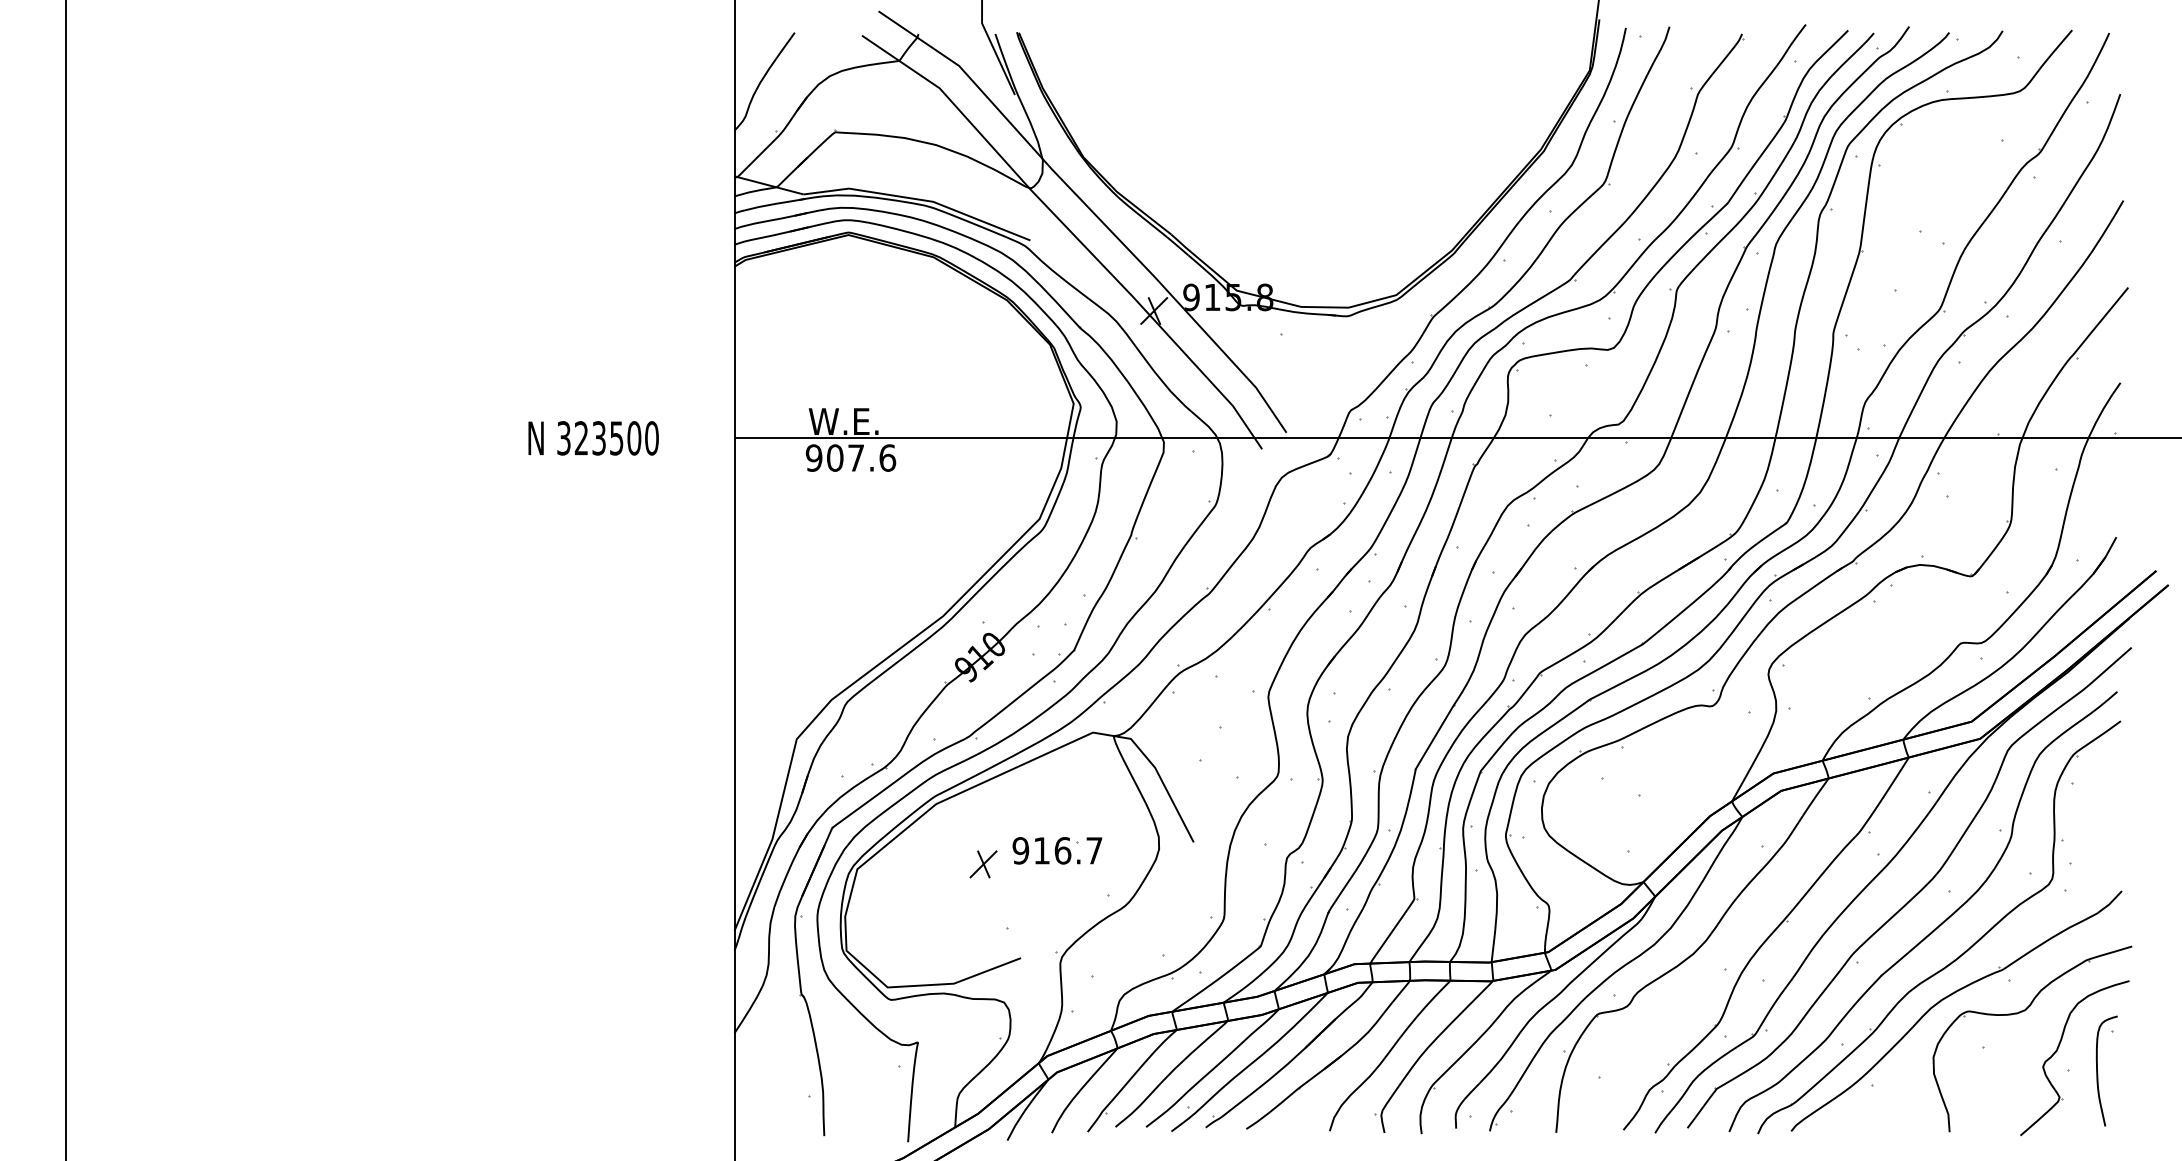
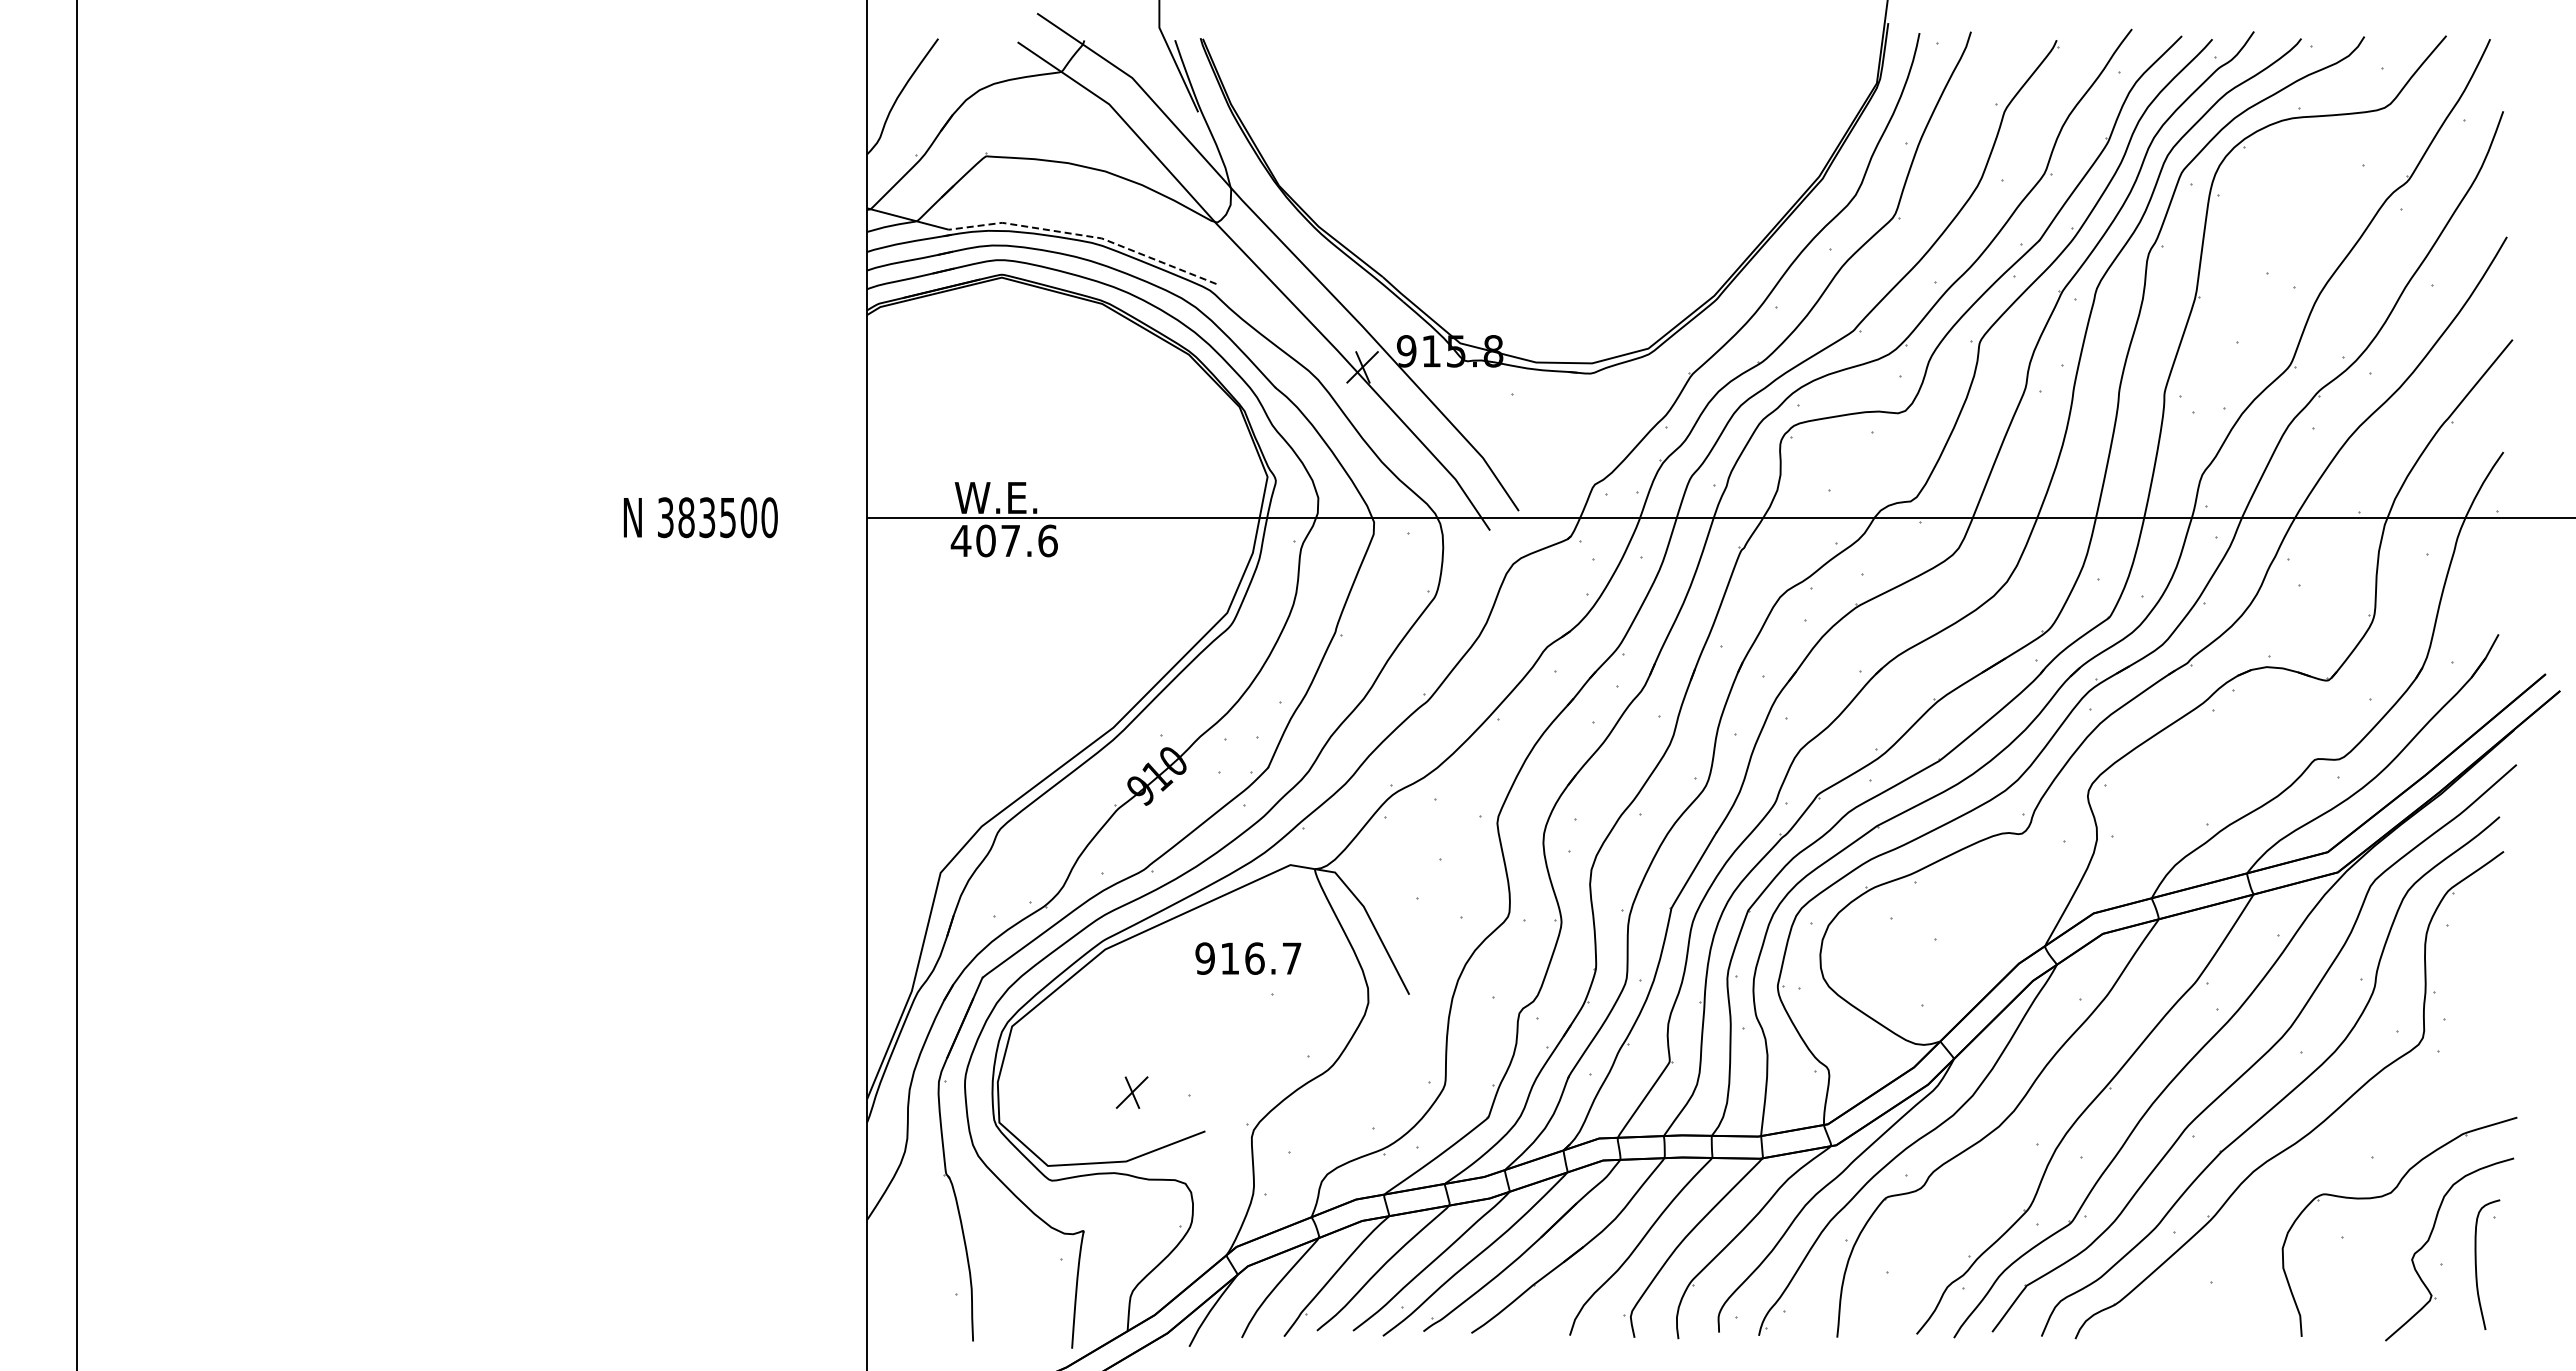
line: (920, 199) -> (1086, 235), solid -> dashed
text: (581, 438) -> (686, 517), 323500 -> 383500
text: (813, 457) -> (960, 540), 907.6 -> 407.6
text: (1057, 850) -> (1248, 958), moved
part: (983, 864) -> (1131, 1092), moved
part: (1948, 997) -> (2300, 1177), removed

